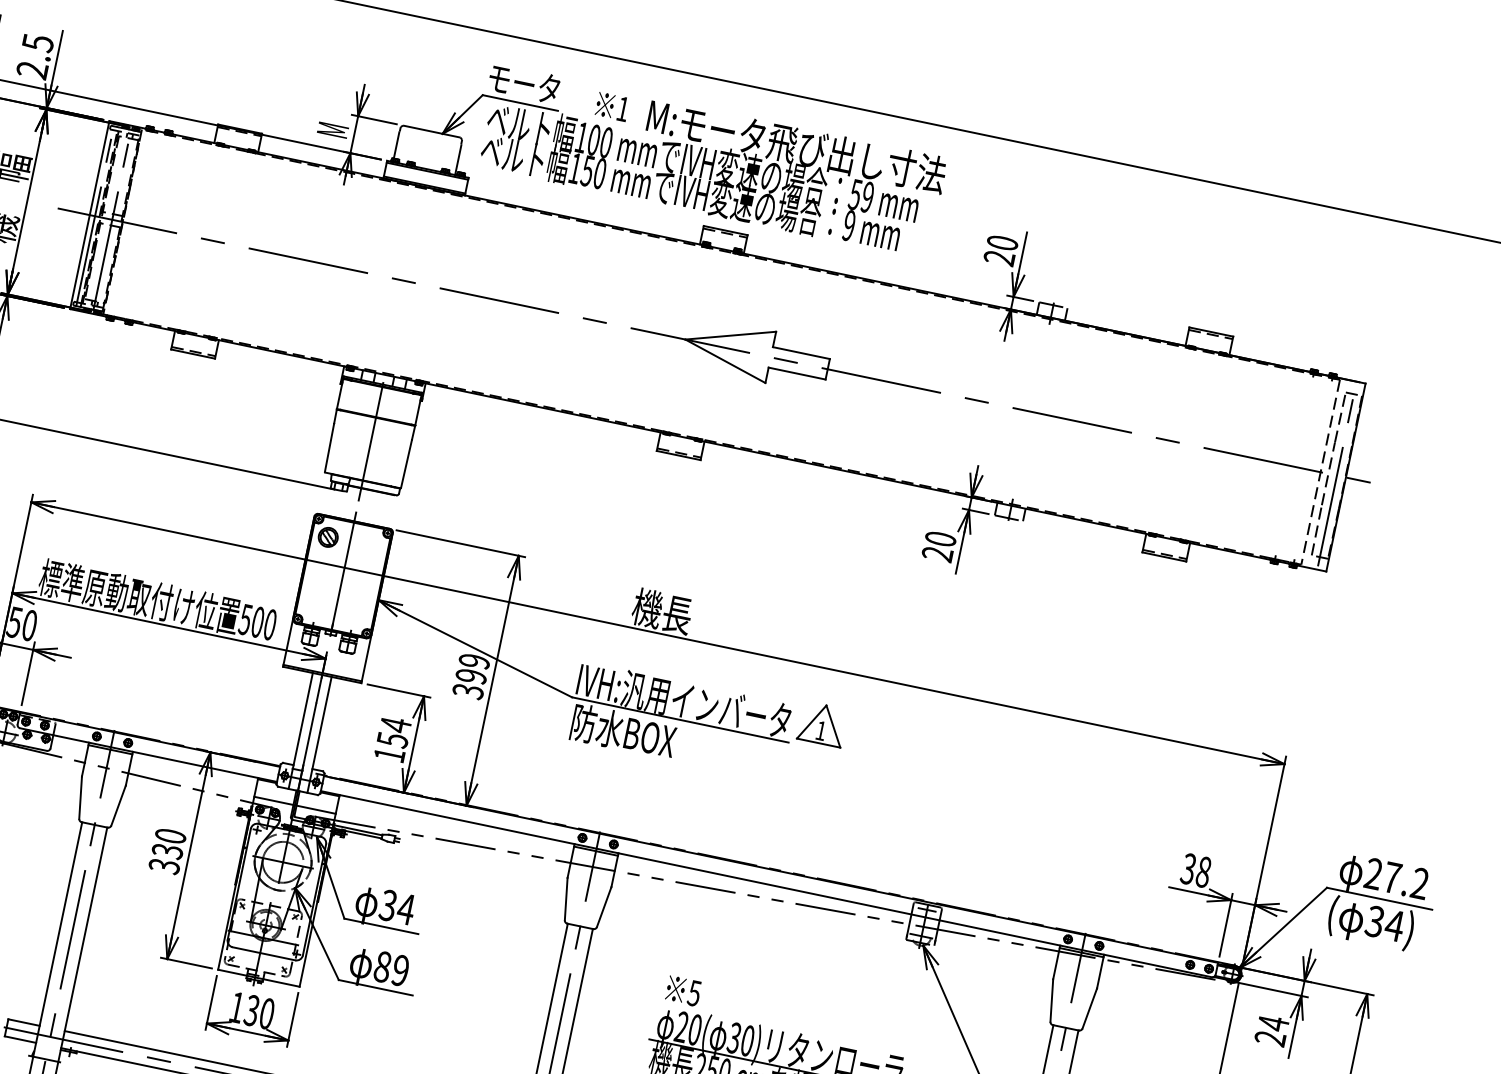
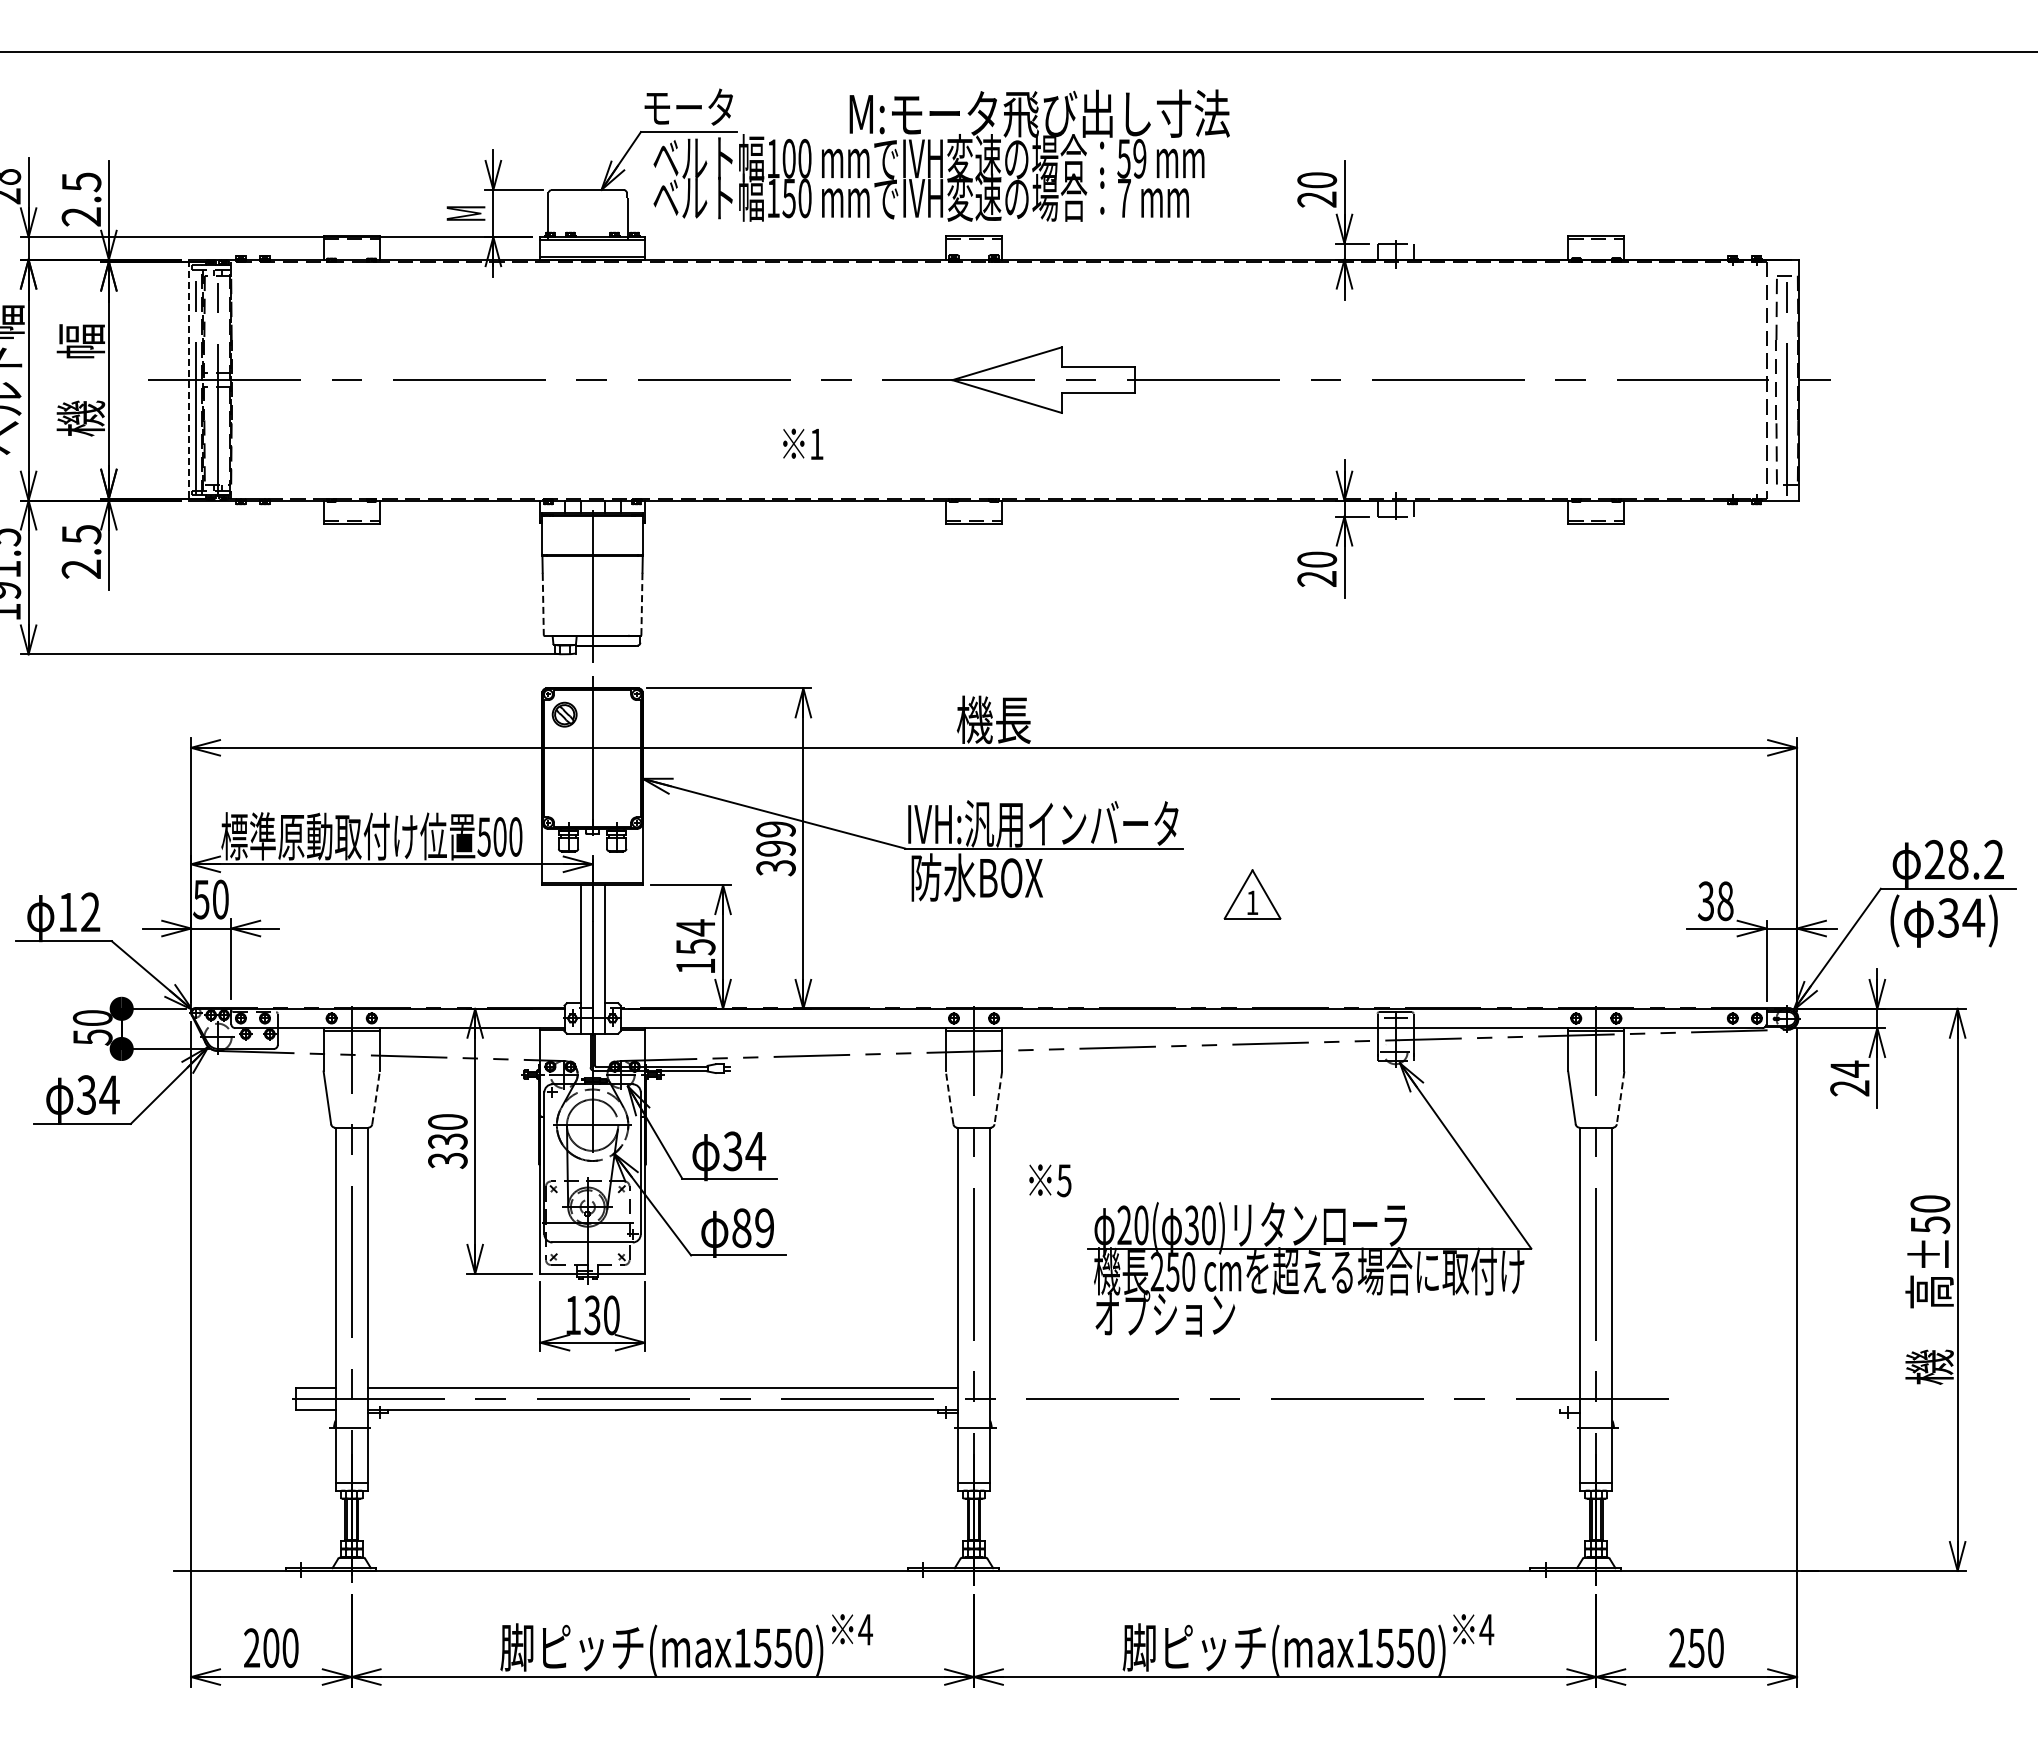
text: (612, 106) -> (803, 443), moved
line: (89, 215) -> (189, 380), solid -> dashed
text: (848, 225) -> (1123, 198), 9 -> 7
line: (329, 447) -> (543, 604), solid -> dashed
line: (406, 463) -> (641, 604), solid -> dashed
part: (822, 724) -> (1252, 894), moved
line: (119, 805) -> (376, 1097), solid -> dashed
line: (294, 805) -> (592, 1052), removed
text: (1392, 877) -> (1958, 859), 27.2 -> 28.2
line: (566, 898) -> (949, 1097), solid -> dashed
line: (604, 906) -> (998, 1097), solid -> dashed
text: (683, 991) -> (1050, 1180), moved
line: (1089, 1008) -> (1620, 1097), solid -> dashed

